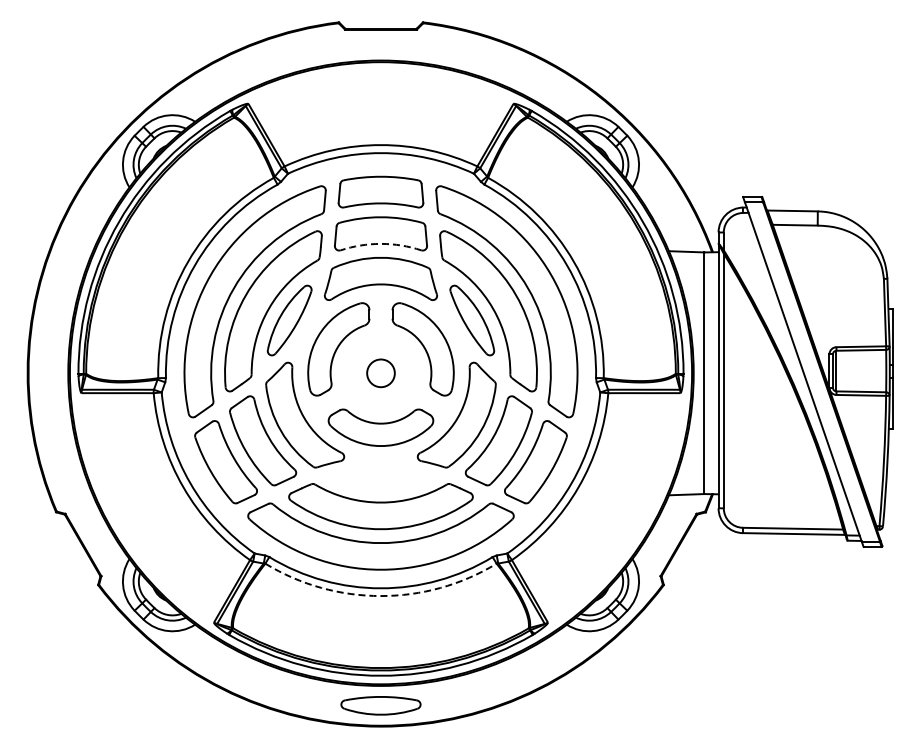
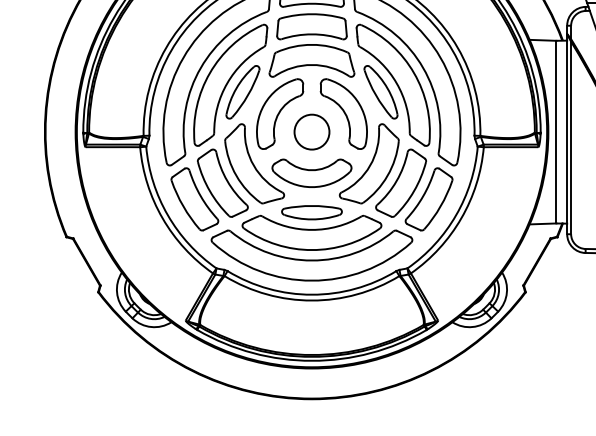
arc: (381, 243) -> (312, 34), dashed -> solid
circle: (380, 373) -> (311, 132), size x1.67
arc: (381, 596) -> (312, 300), dashed -> solid
part: (380, 705) -> (311, 212), moved

